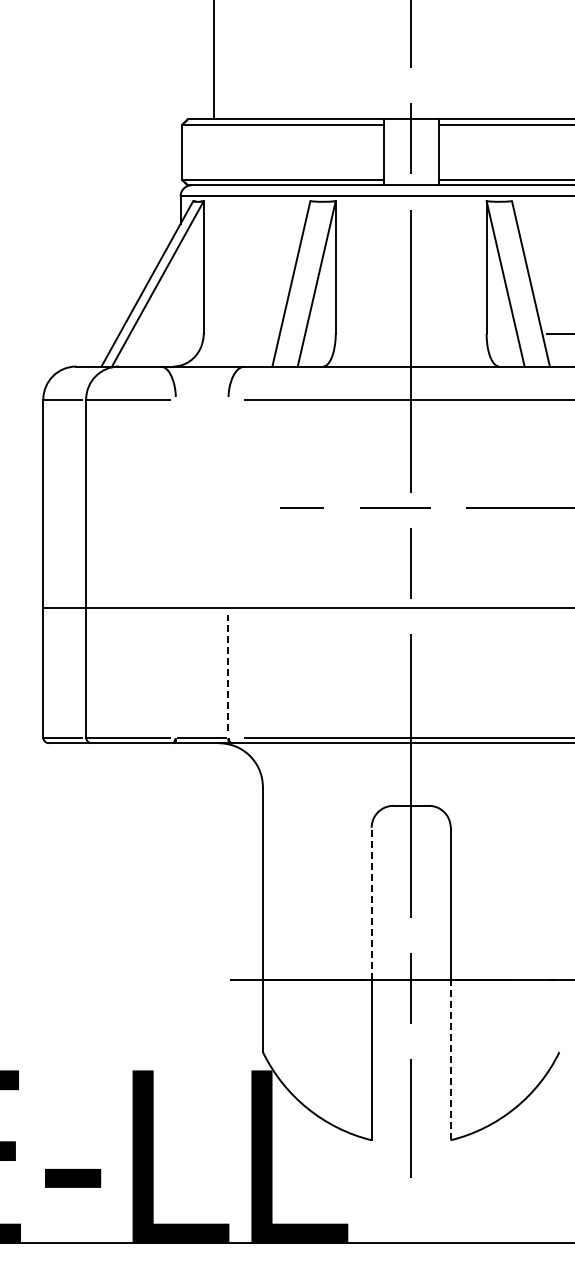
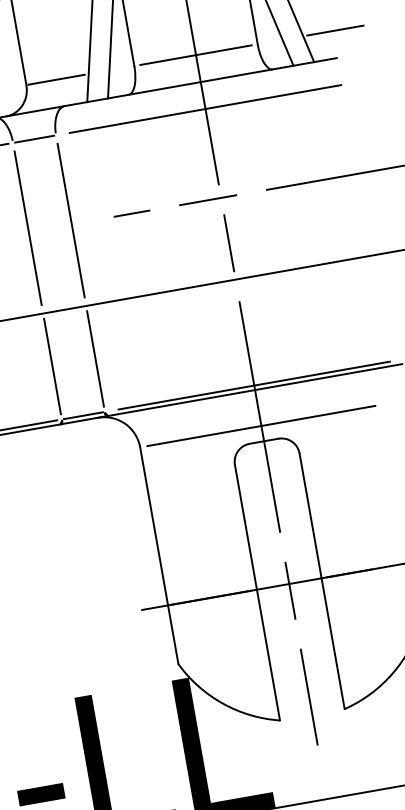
line: (240, 333) -> (56, 79), added
line: (411, 333) -> (196, 55), added
line: (202, 399) -> (34, 139), added
line: (175, 503) -> (27, 228), added
line: (228, 503) -> (71, 220), added
line: (175, 672) -> (52, 366), added
line: (228, 672) -> (95, 358), dashed -> solid
line: (410, 787) -> (260, 426), added
line: (371, 903) -> (245, 526), dashed -> solid
line: (450, 1060) -> (332, 643), dashed -> solid

